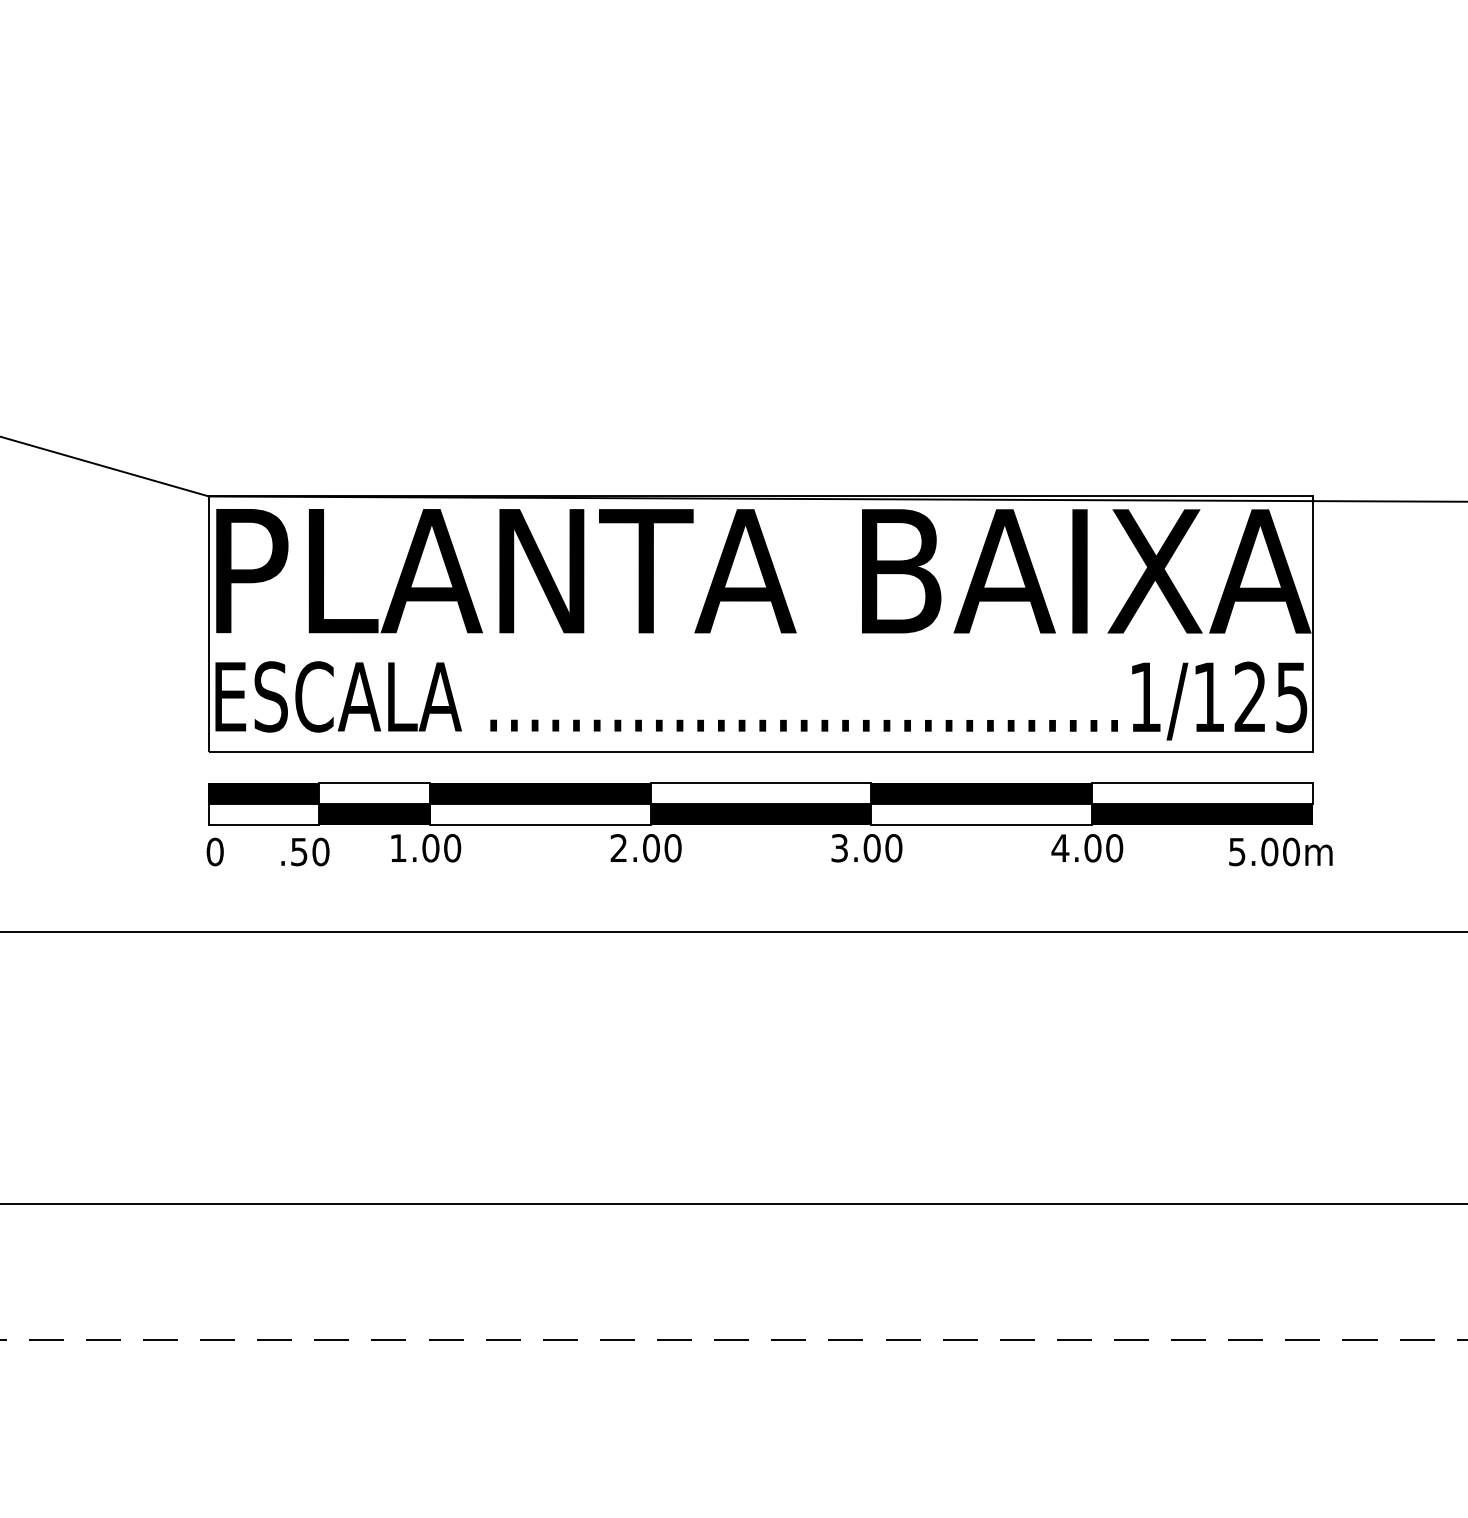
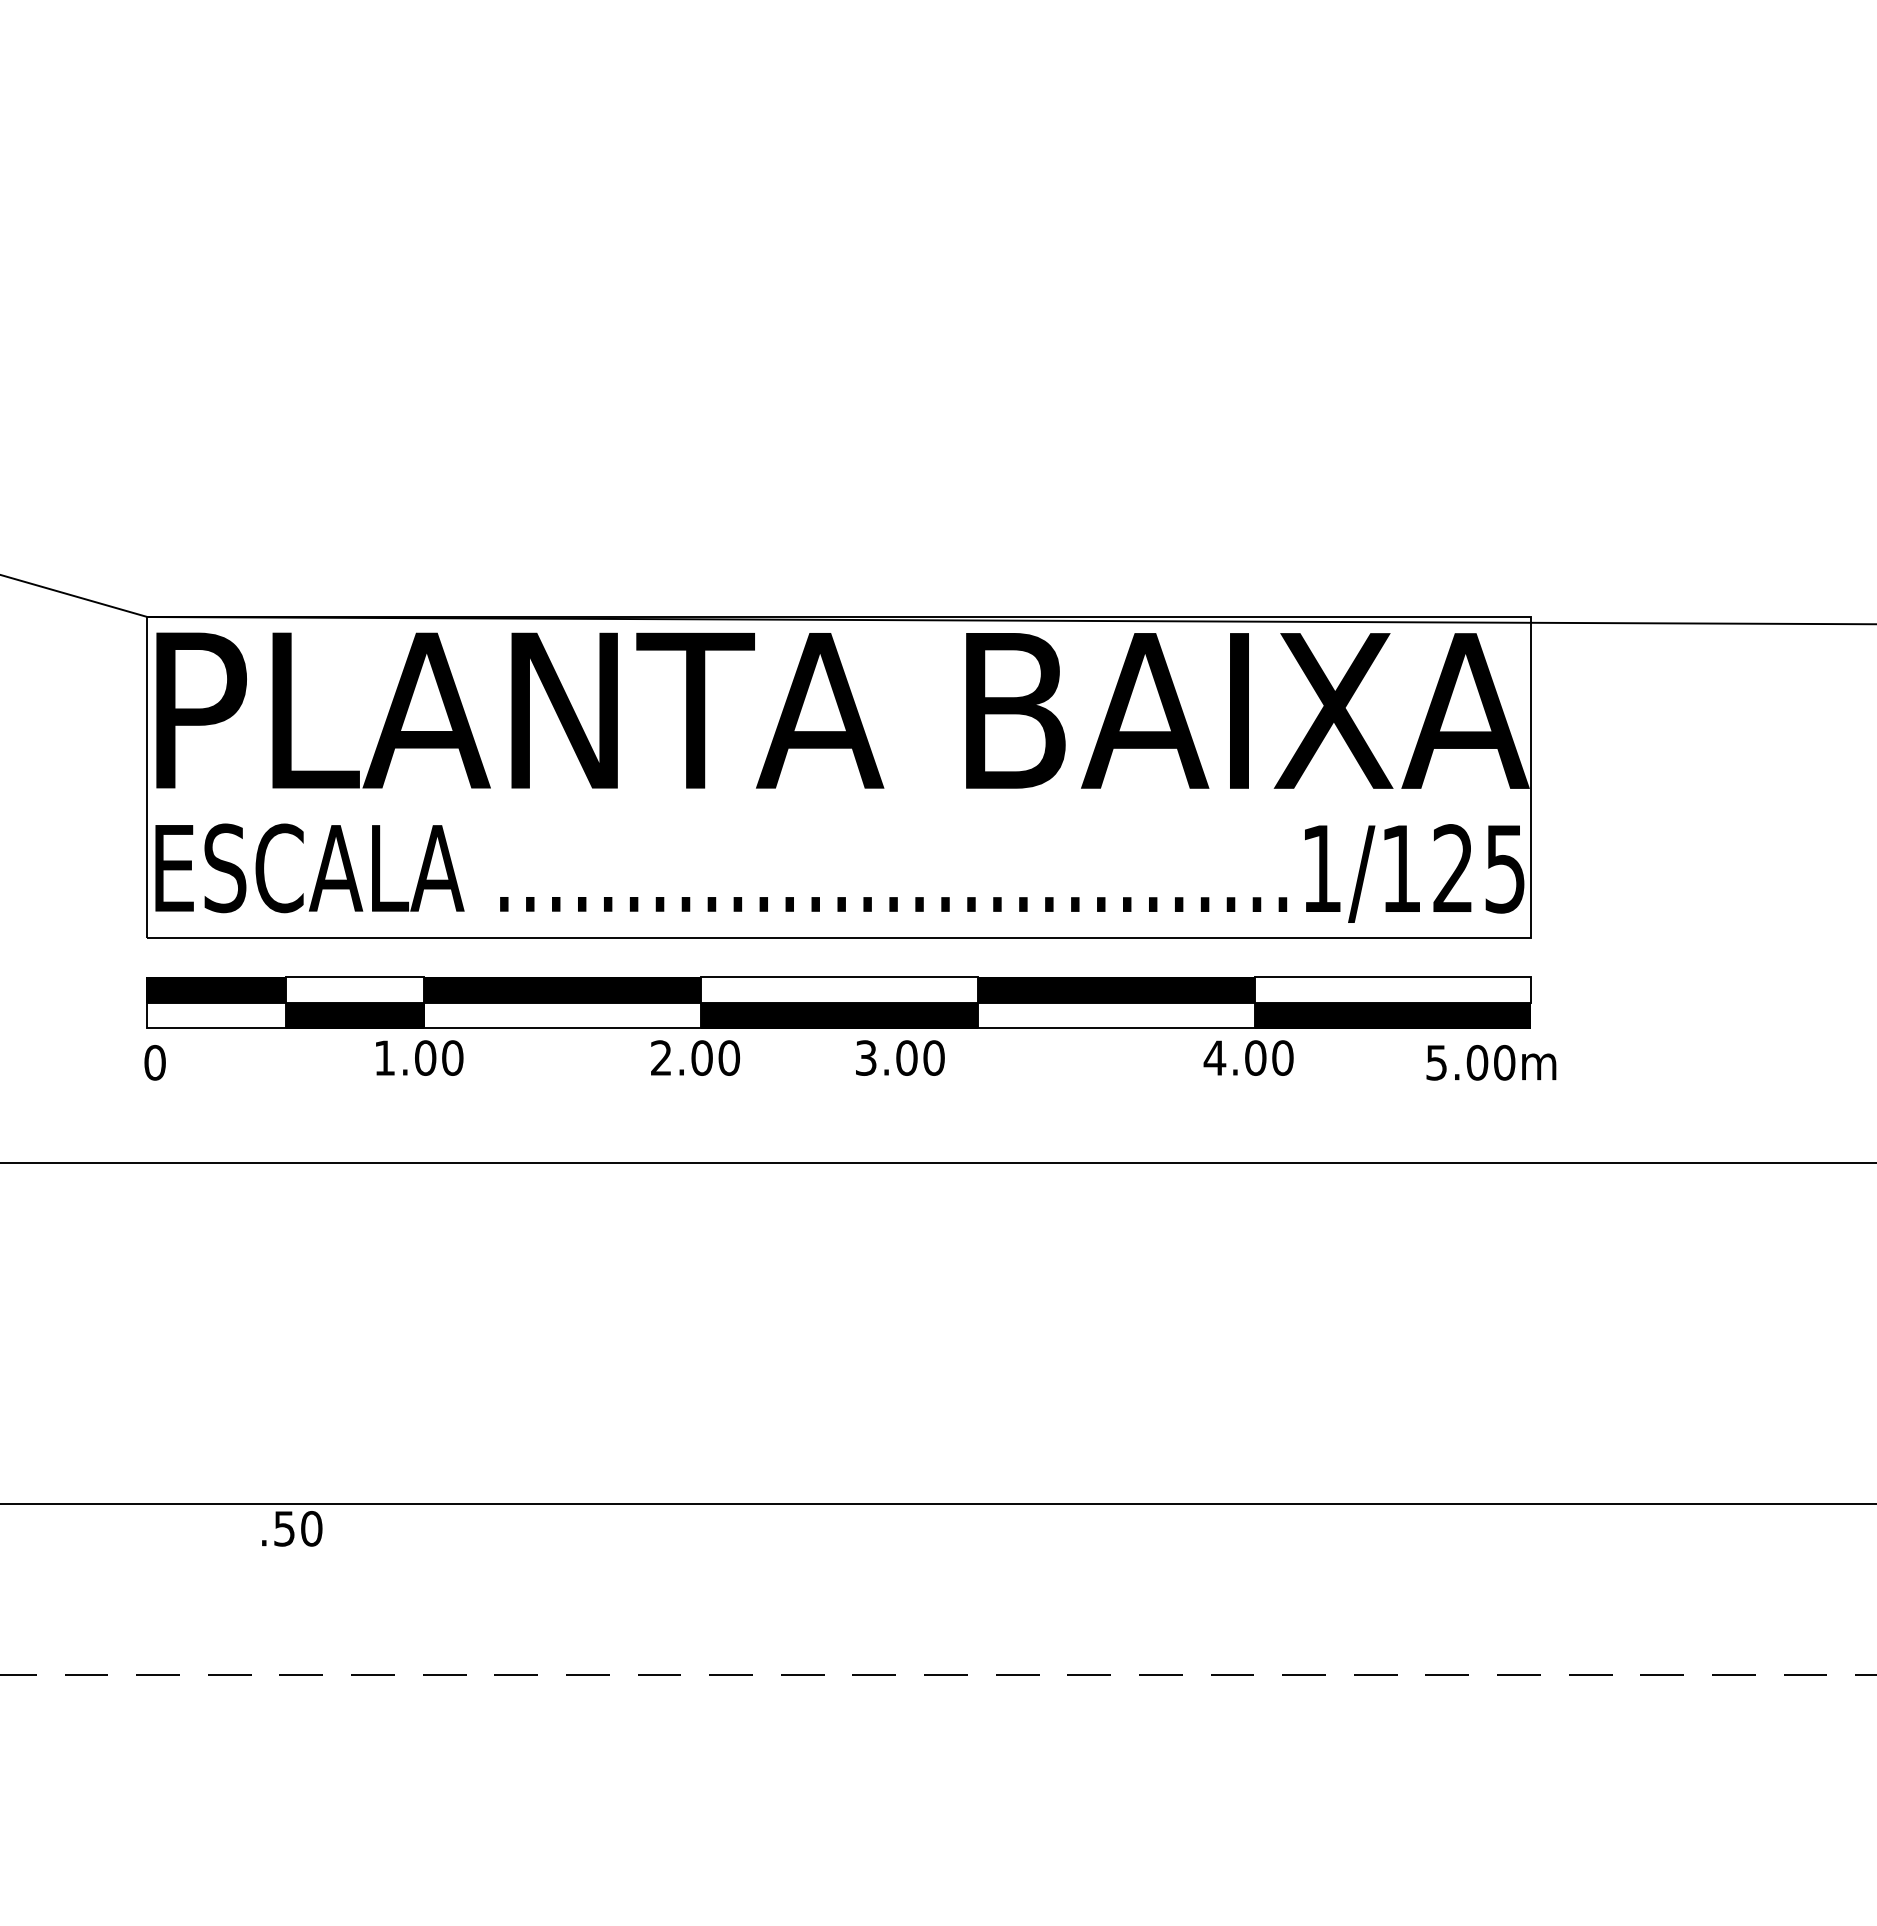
text: (867, 847) -> (900, 1057), moved
text: (305, 851) -> (292, 1528), moved

